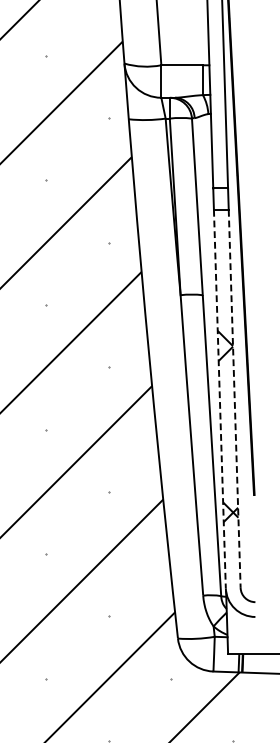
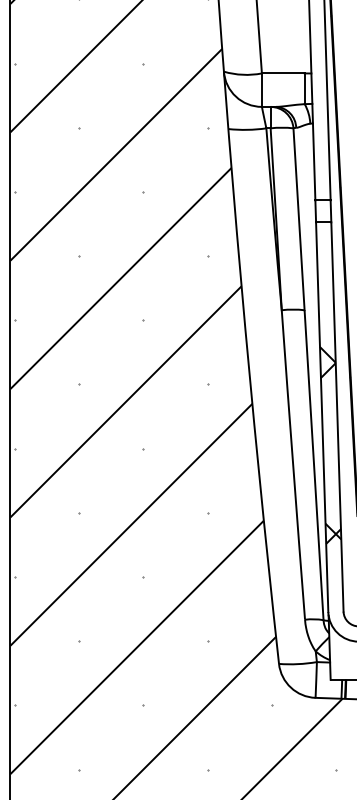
line: (220, 399) -> (322, 417), dashed -> solid
line: (234, 399) -> (337, 417), dashed -> solid

